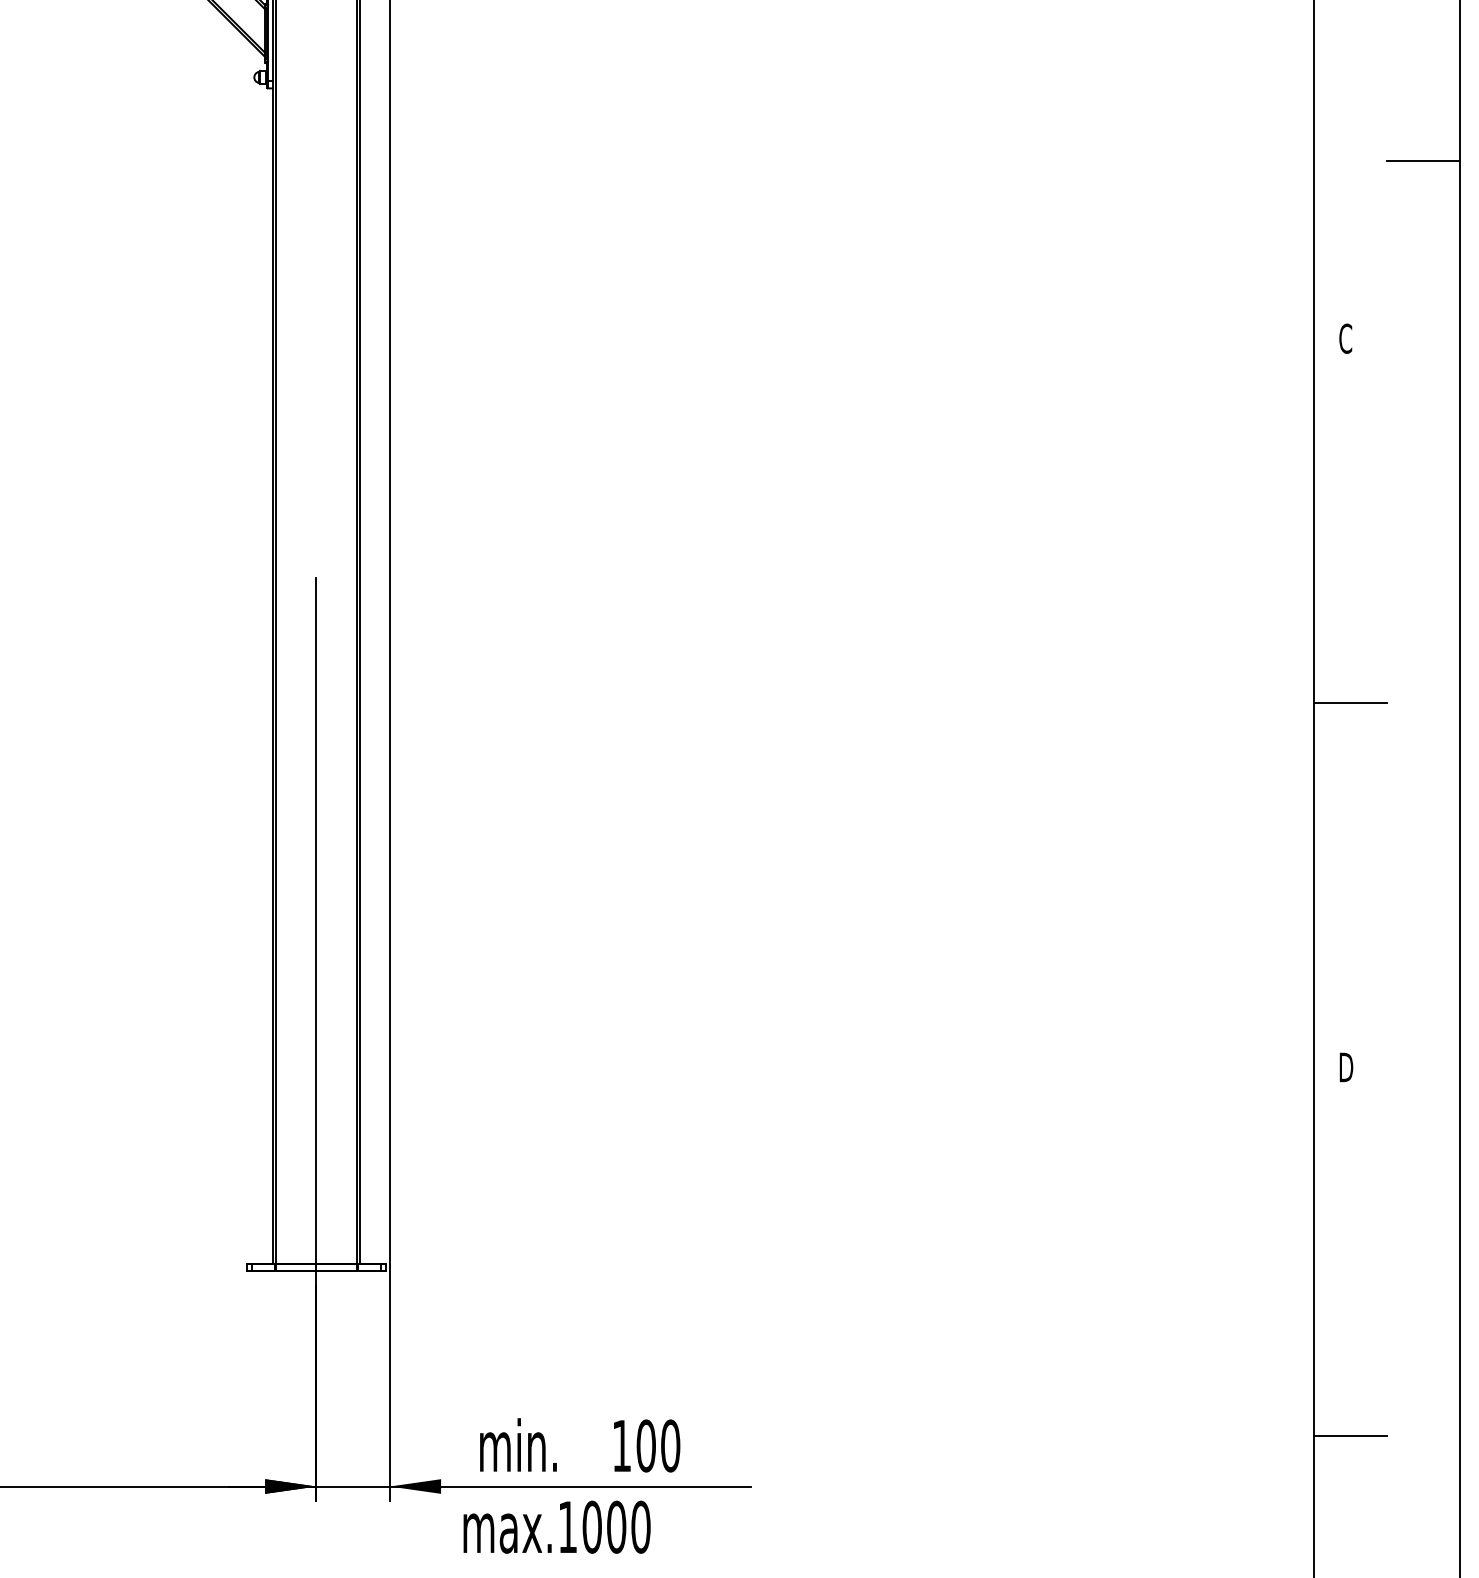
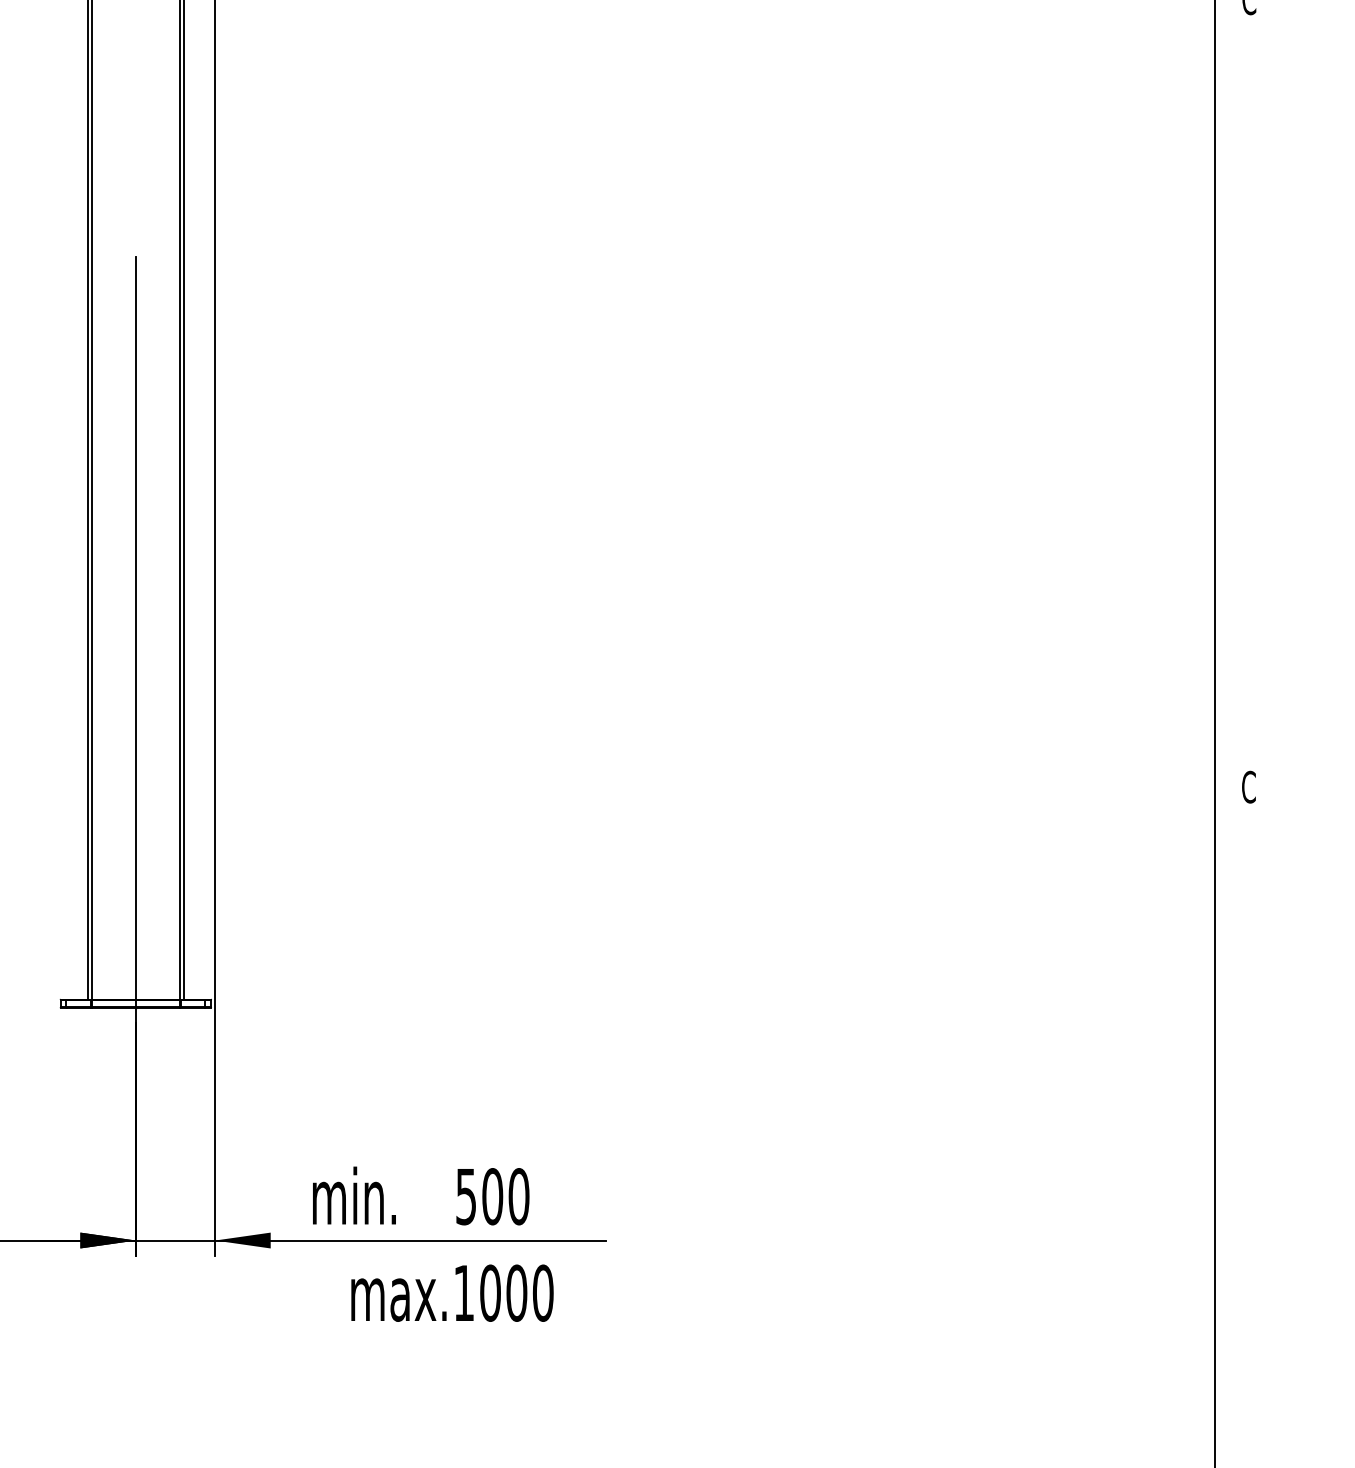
line: (1350, 702) -> (1254, 392), removed
text: (1346, 1067) -> (1250, 787), D -> C
line: (1350, 1435) -> (1254, 1185), removed
text: (621, 1446) -> (465, 1197), 100 -> 500
text: (556, 1526) -> (451, 1292), moved

